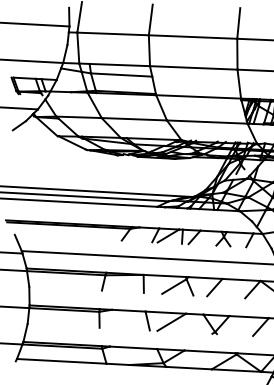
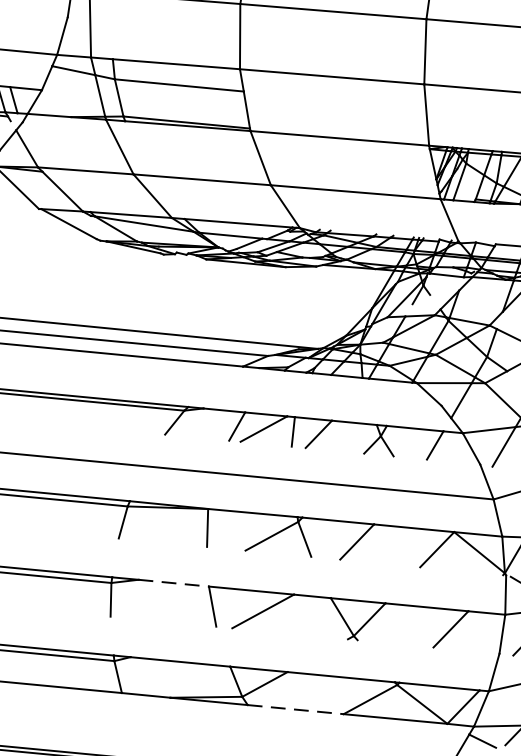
line: (128, 310) -> (173, 582), solid -> dashed
line: (189, 368) -> (296, 710), solid -> dashed

